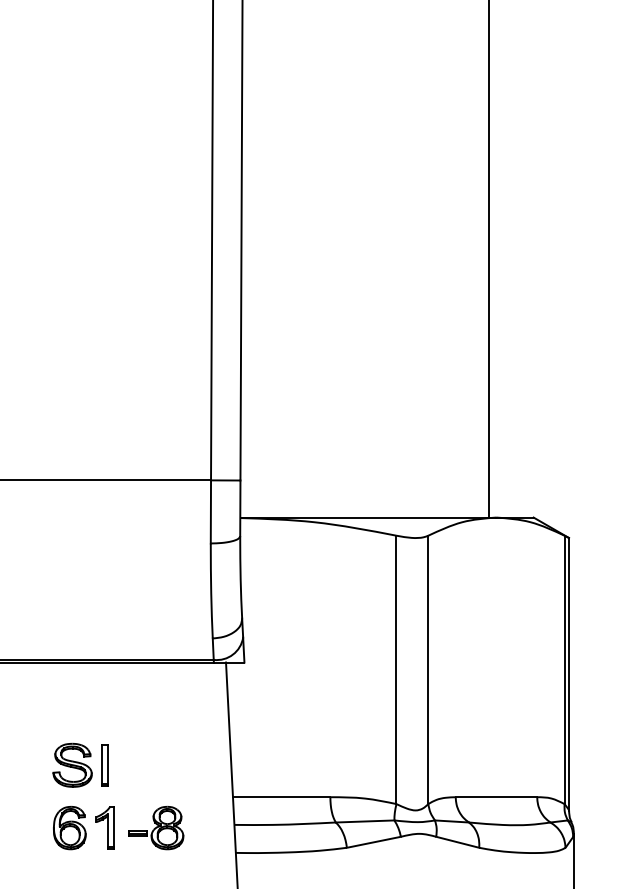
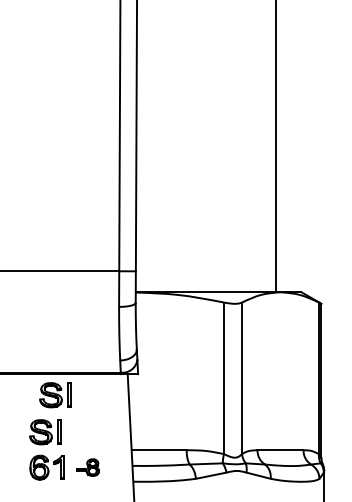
part: (98, 700) -> (55, 395), added
part: (156, 827) -> (88, 467), size x0.7

